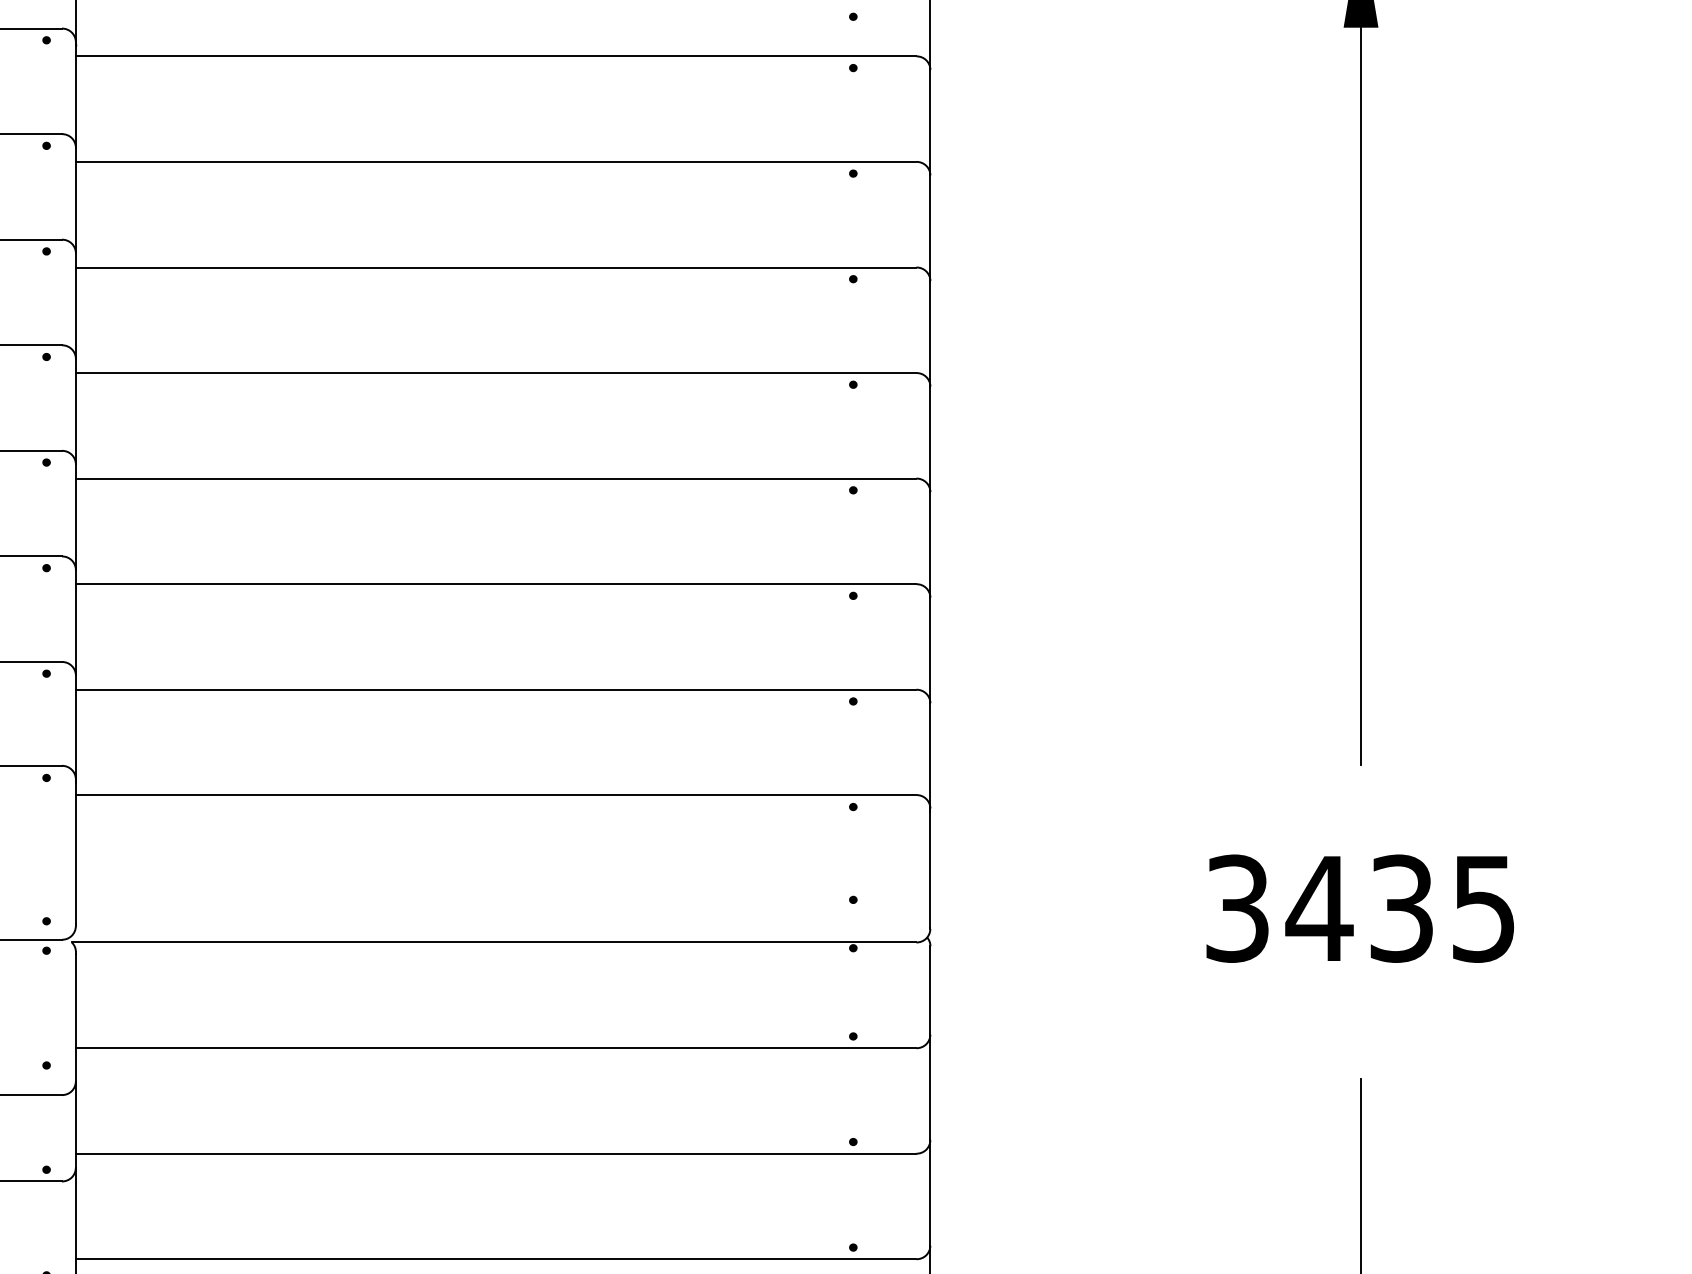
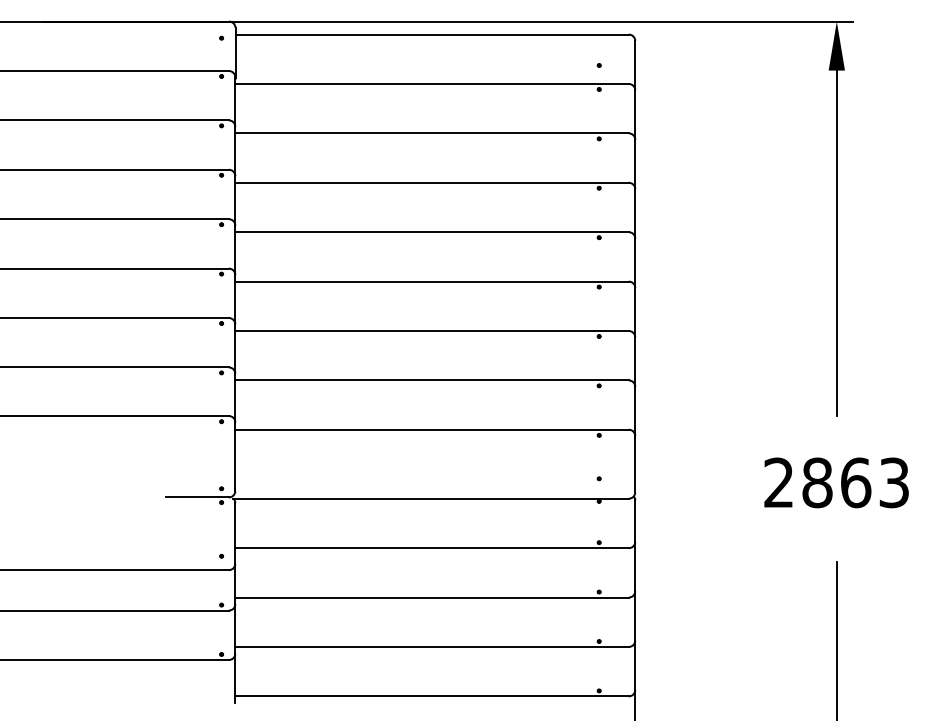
text: (1360, 907) -> (836, 482), 3435 -> 2863

